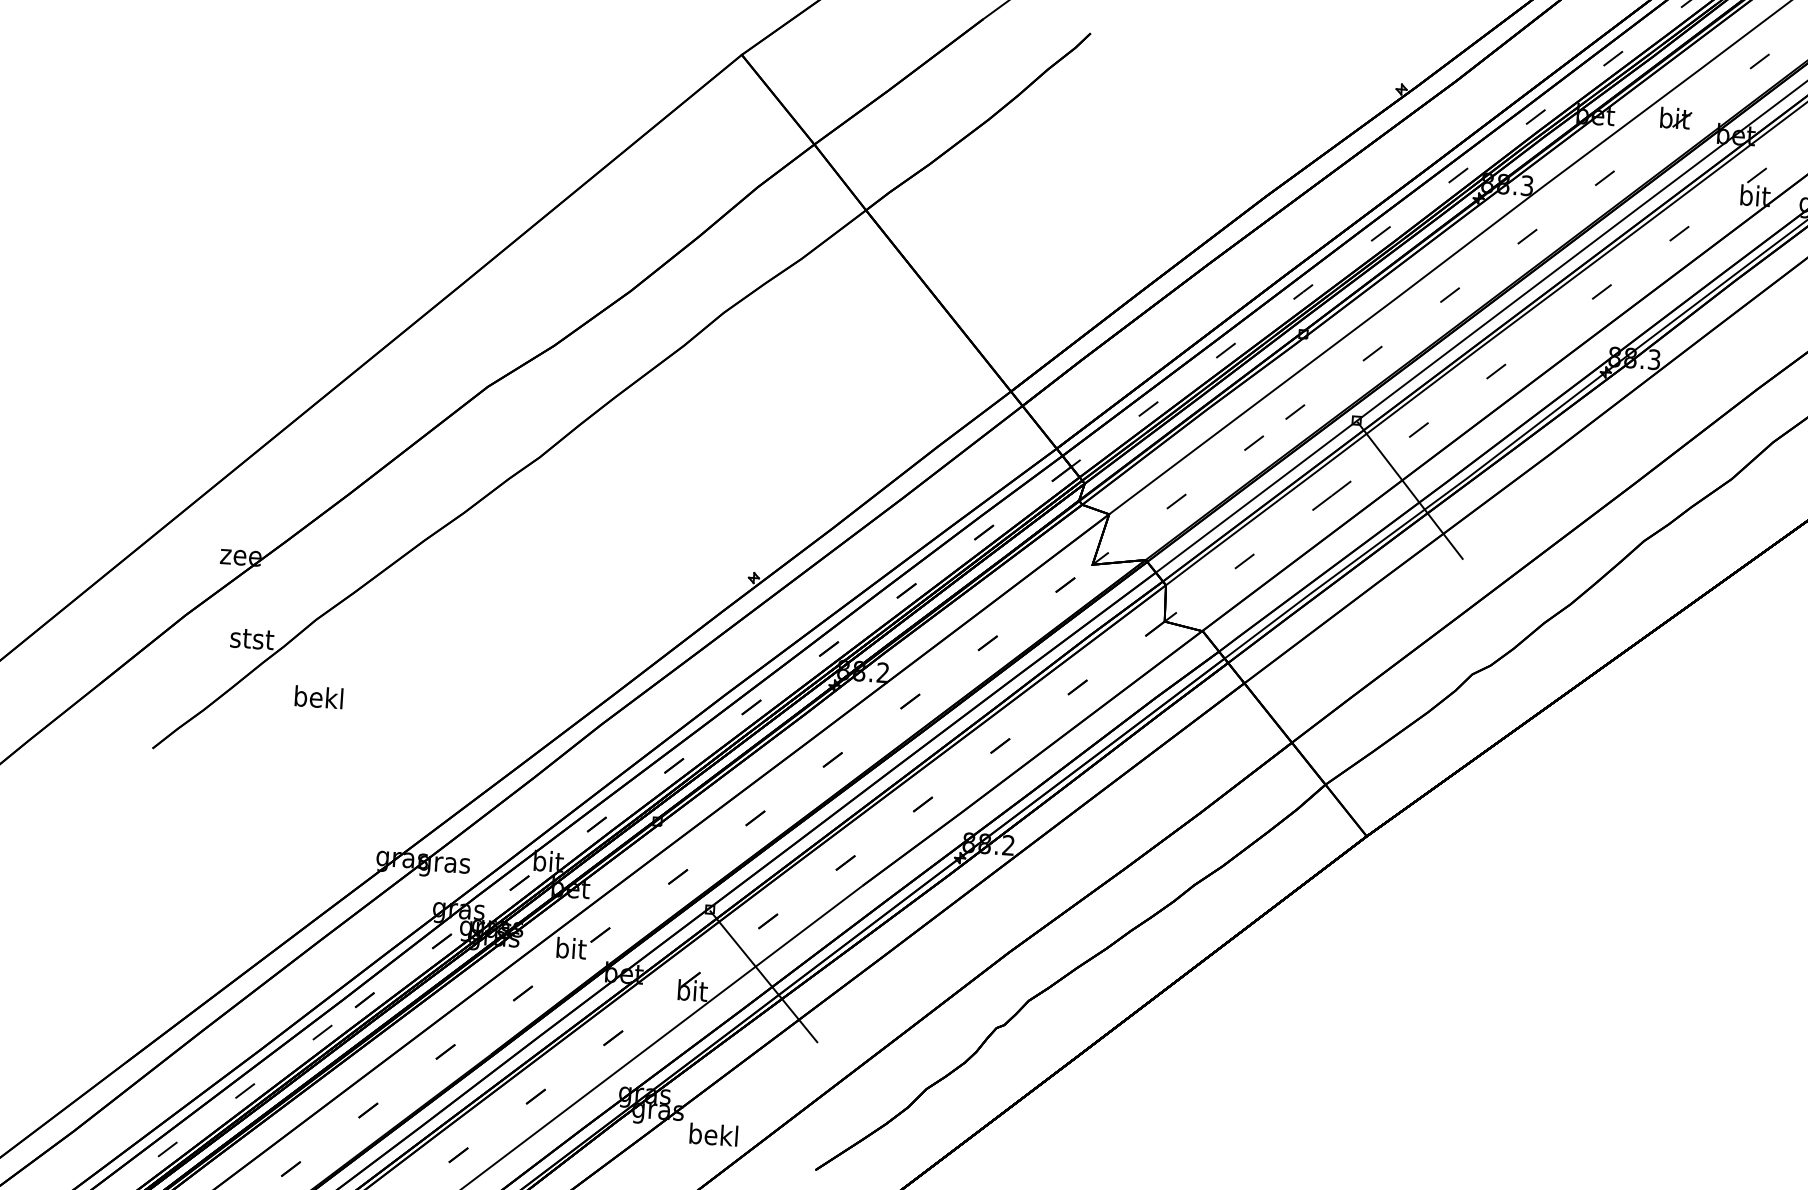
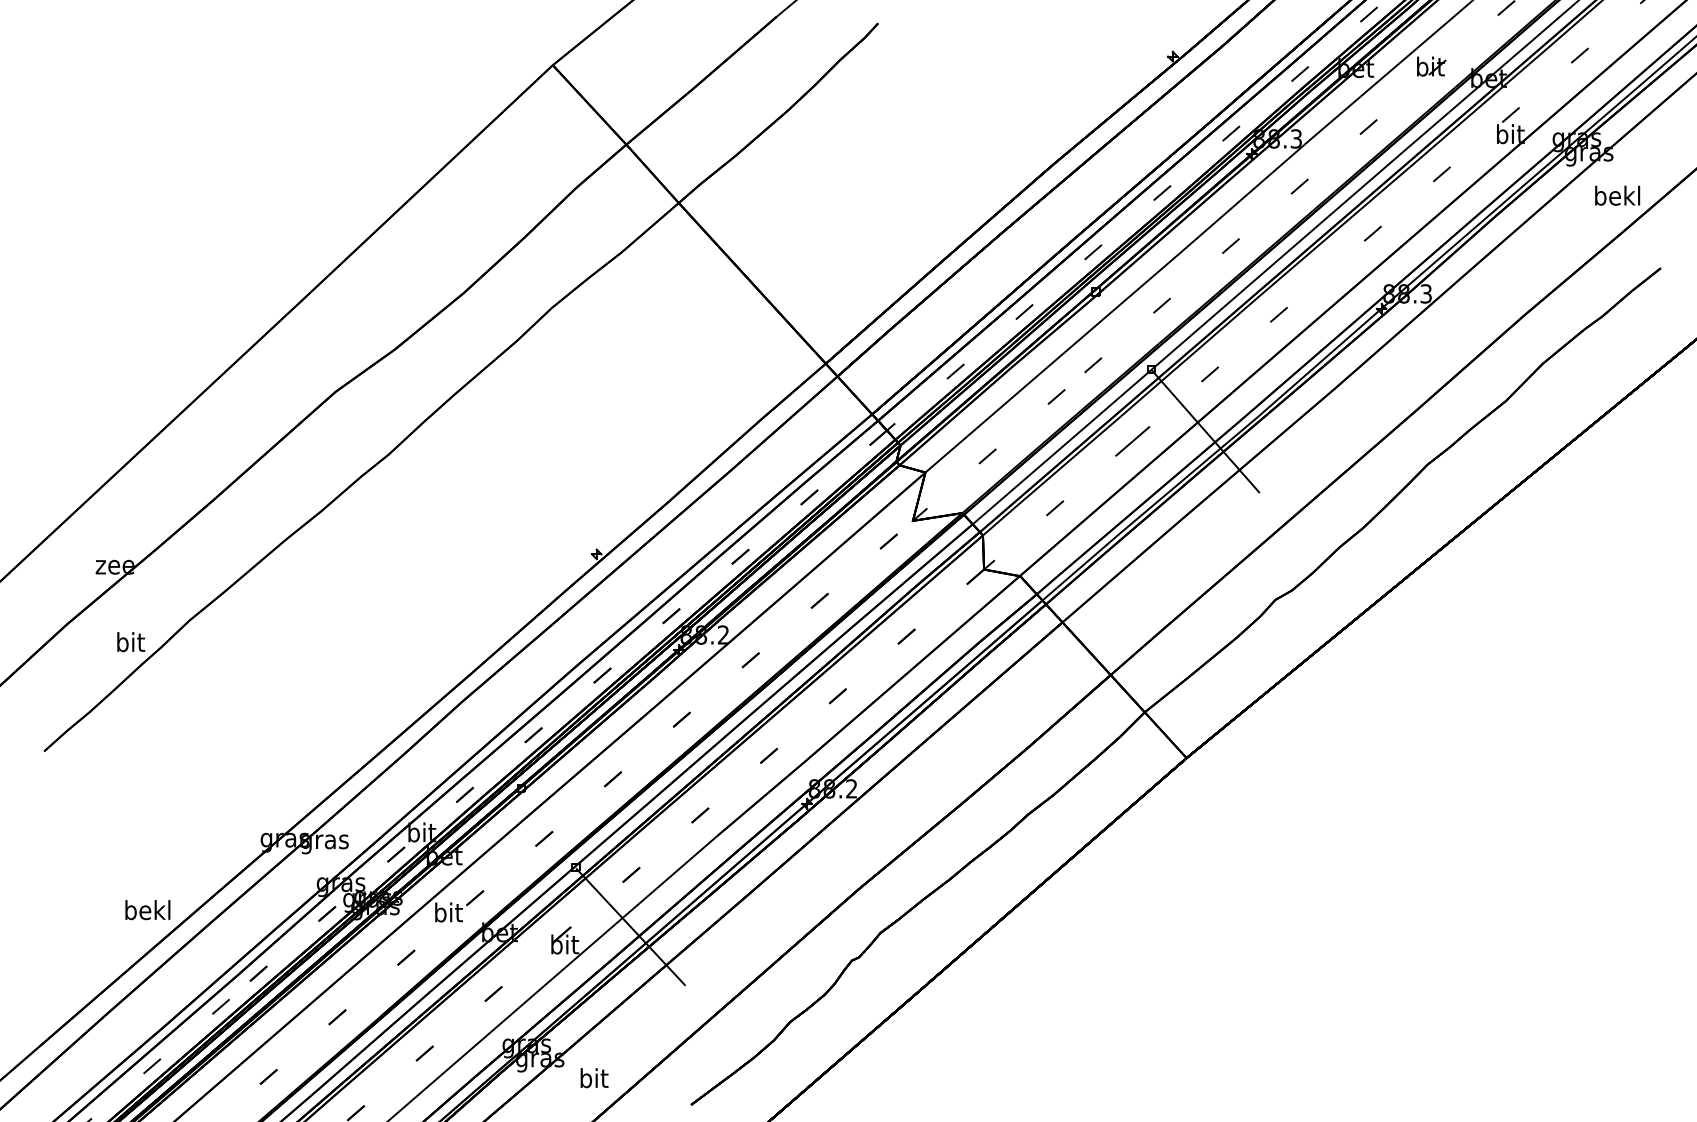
text: (252, 638) -> (130, 642), stst -> bit
text: (318, 697) -> (147, 910), moved
text: (713, 1135) -> (593, 1078), bekl -> bit

